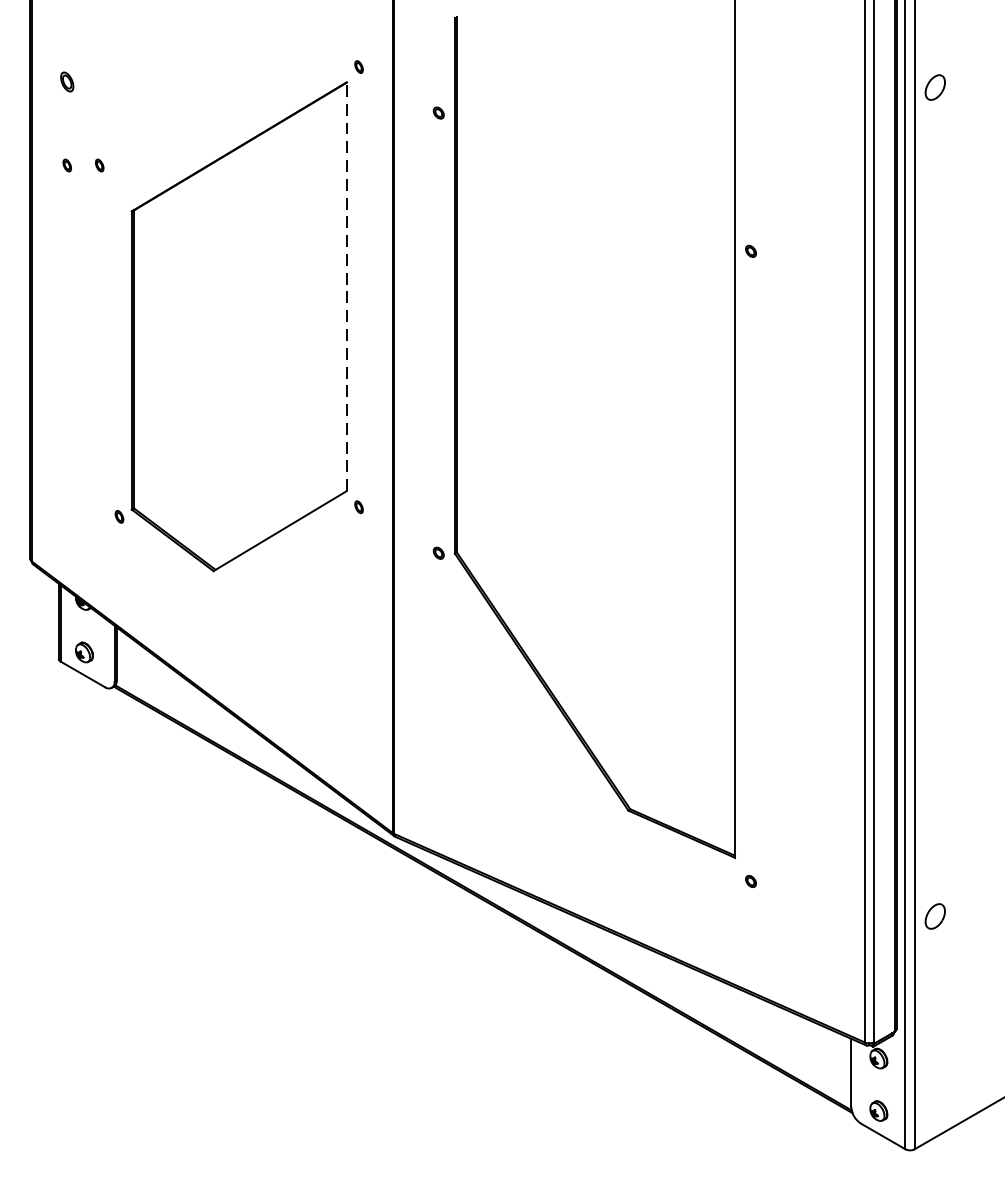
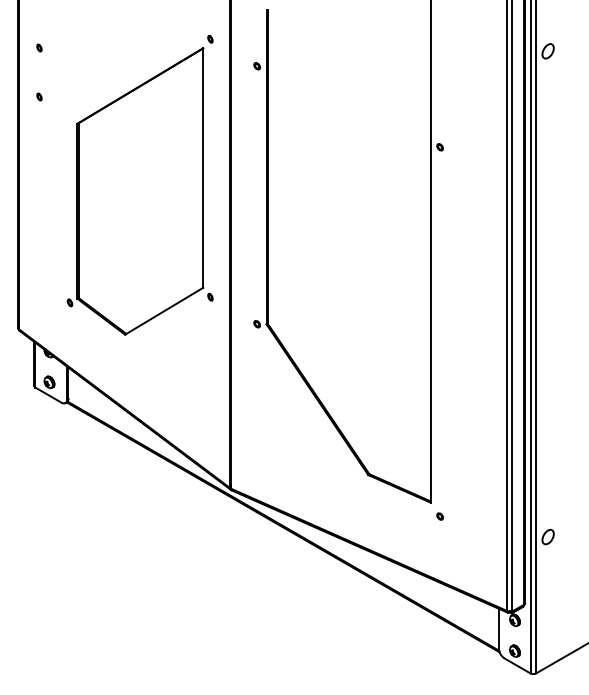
part: (67, 81) -> (39, 47), size x0.62
part: (99, 164) -> (58, 96), removed
line: (347, 287) -> (203, 168), dashed -> solid

